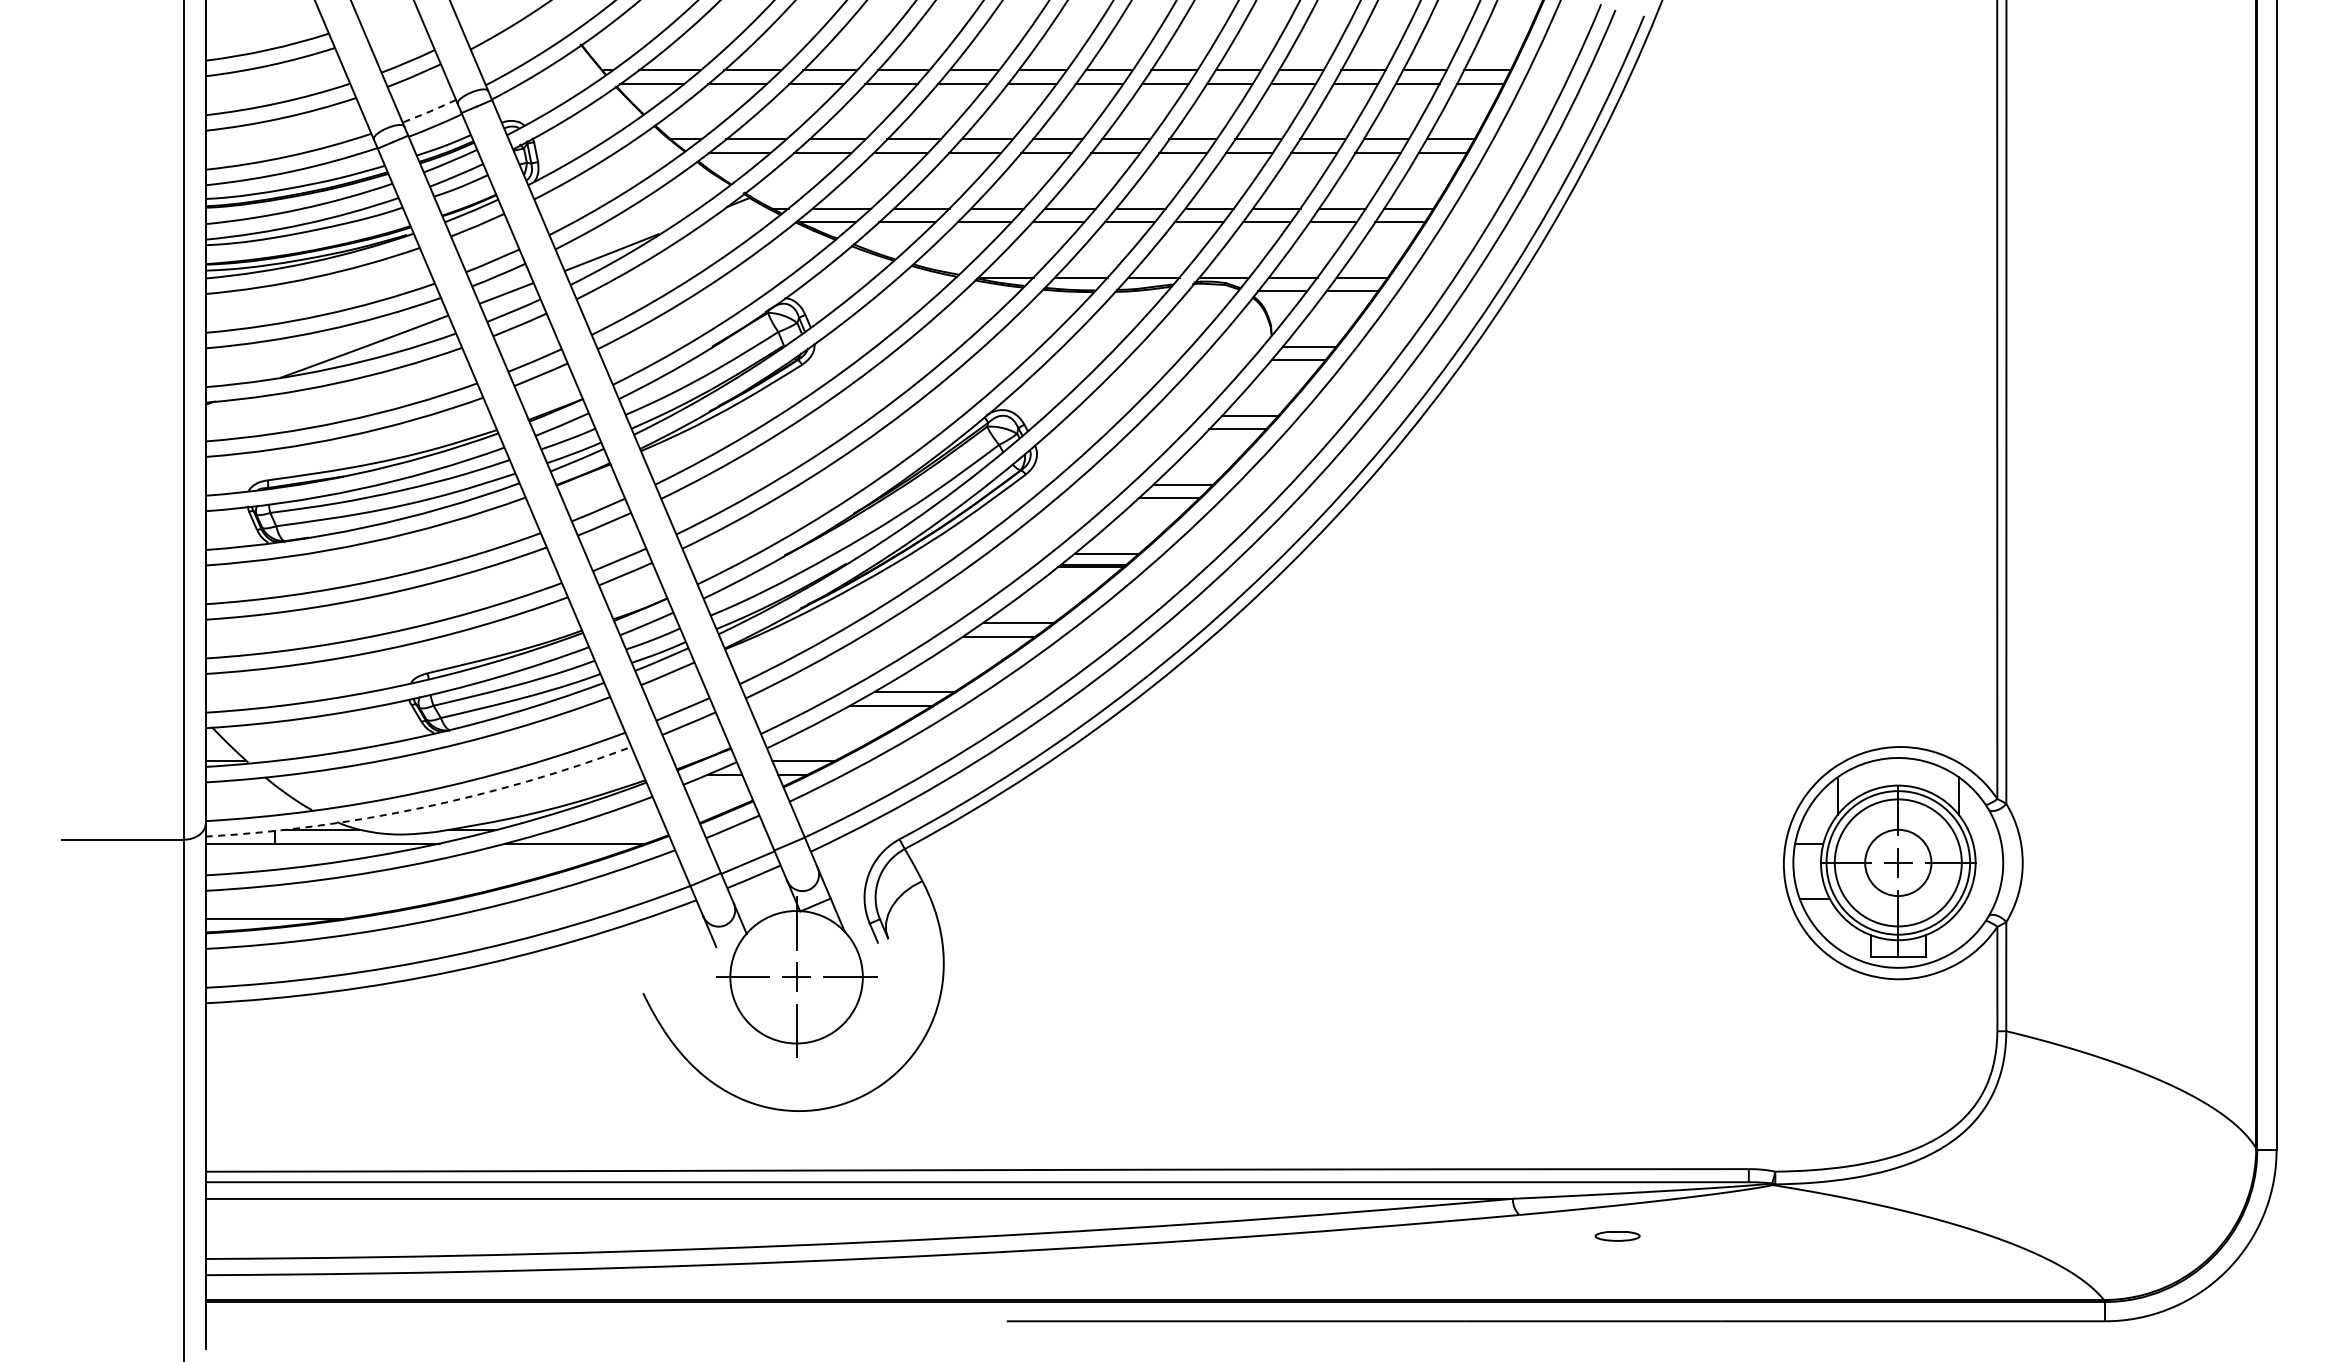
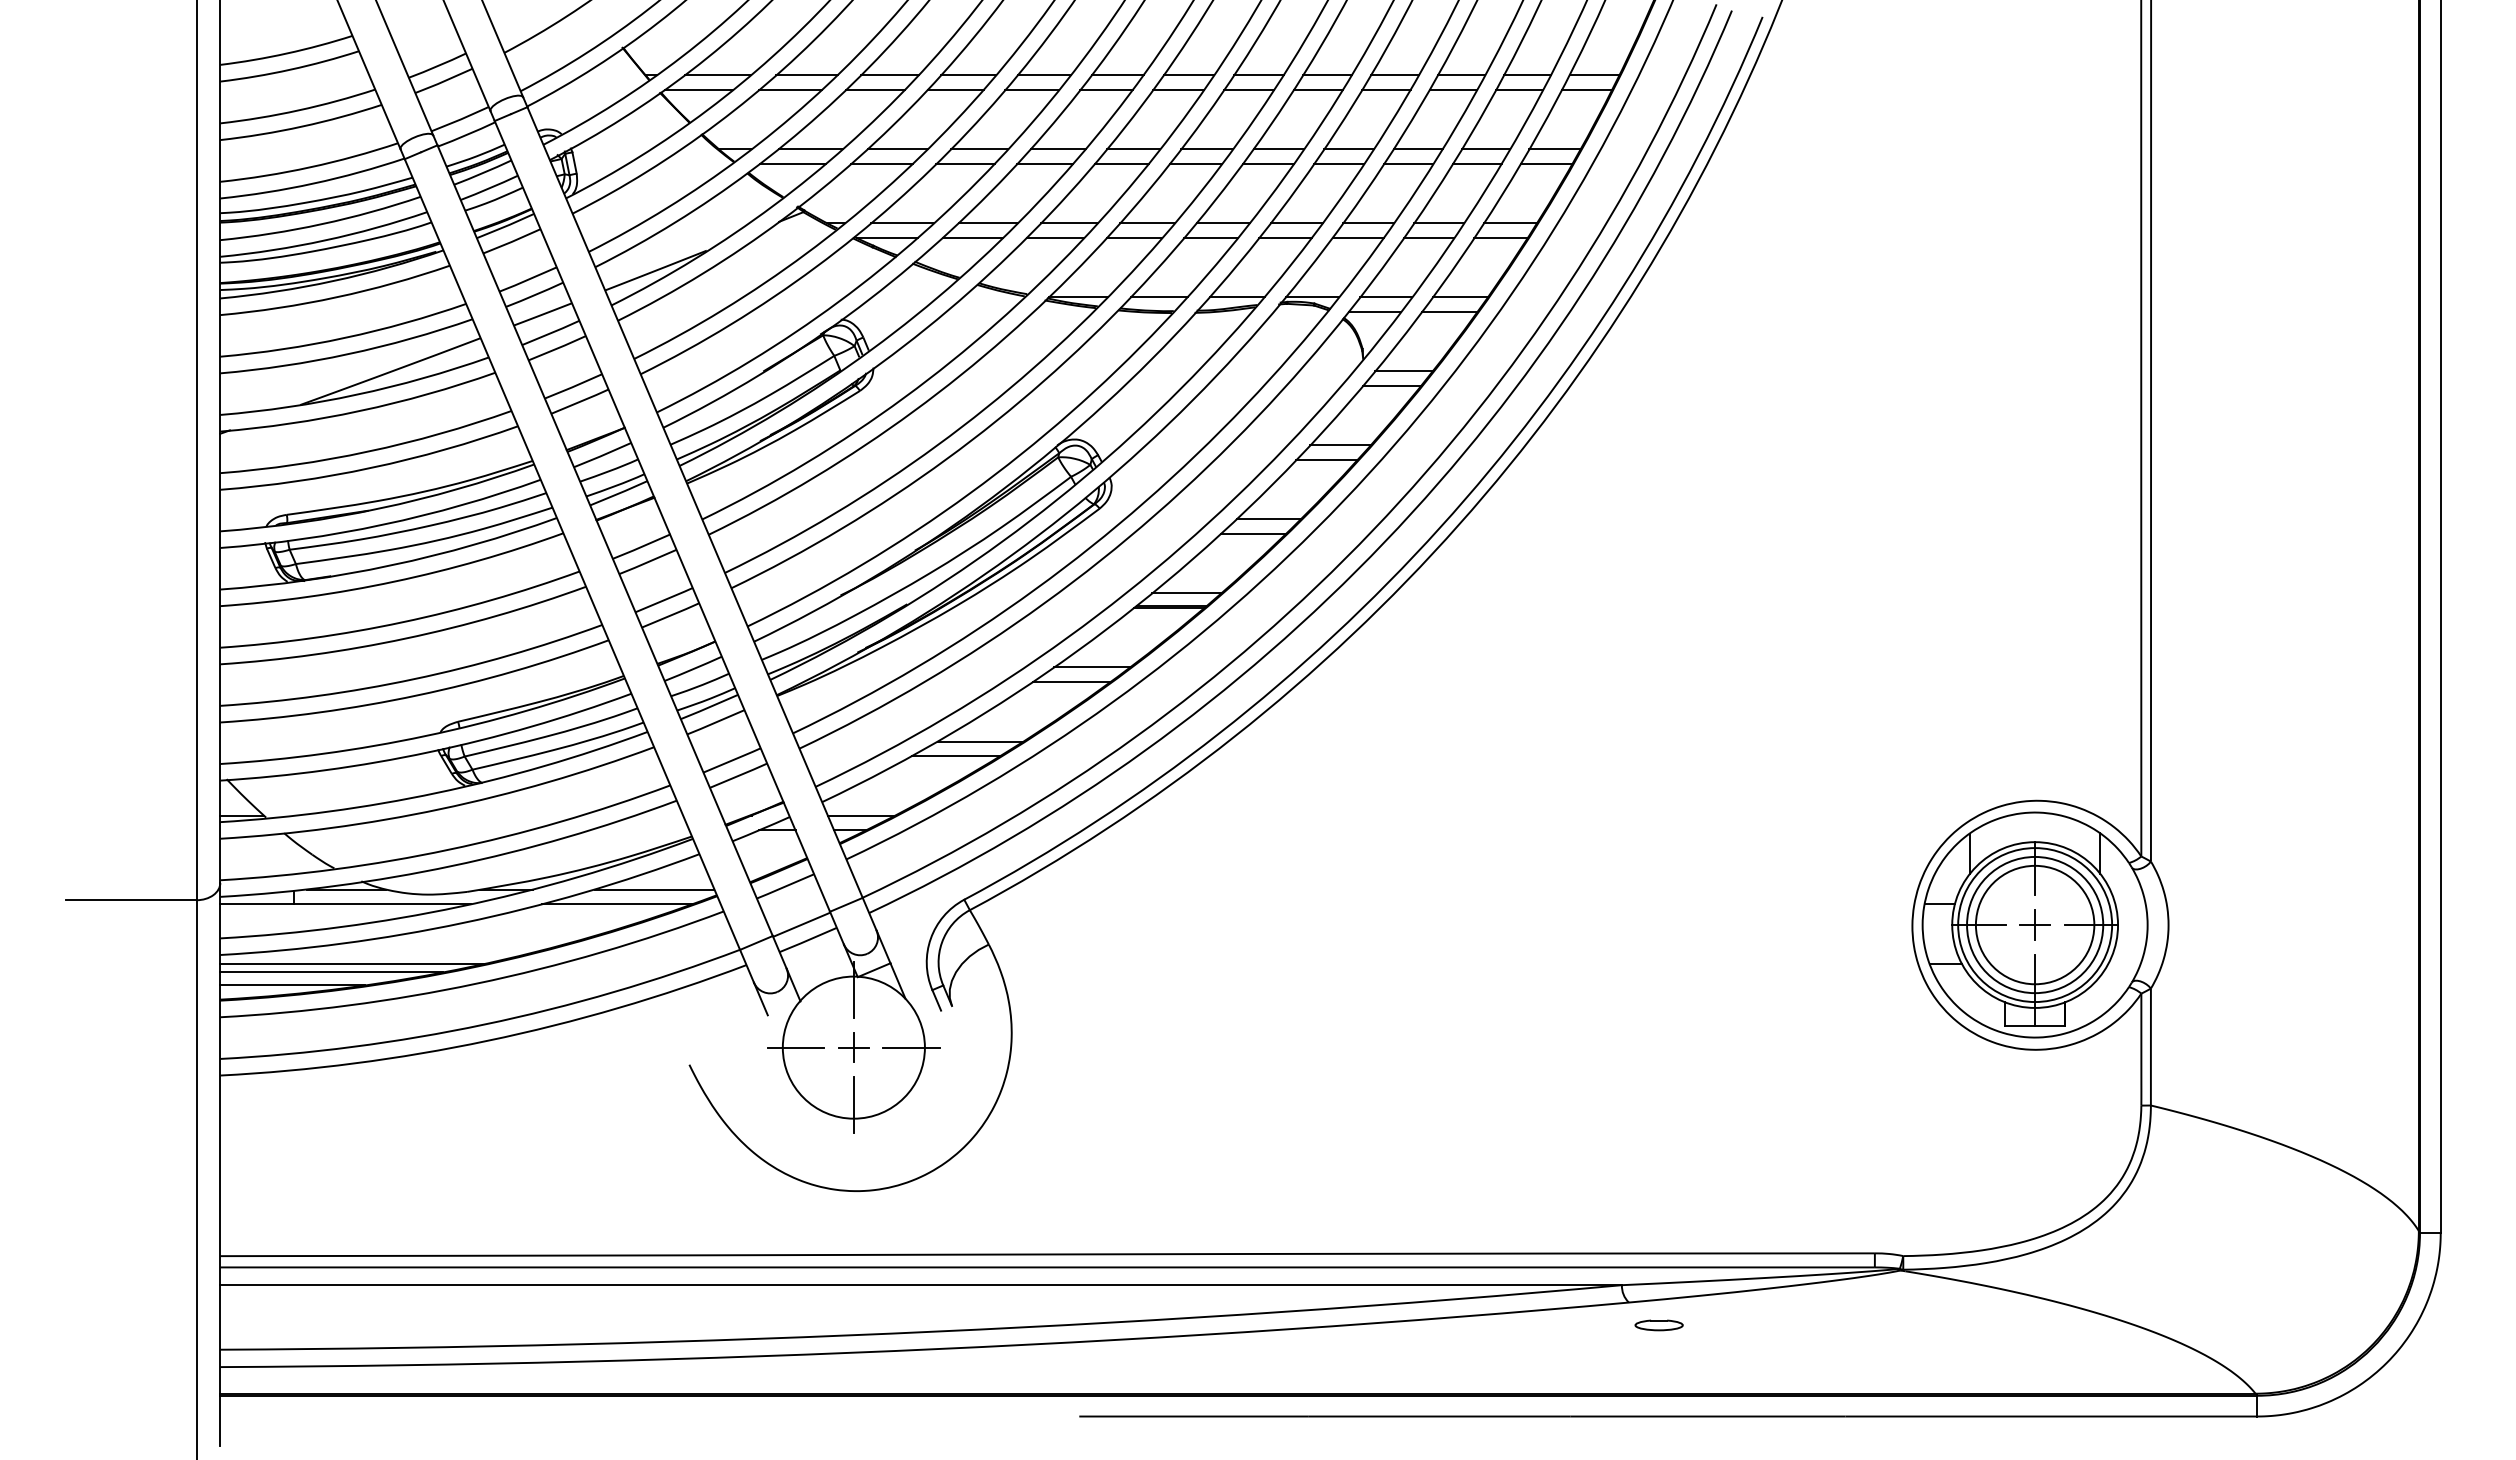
line: (430, 111) -> (461, 119), dashed -> solid
arc: (421, 807) -> (451, 865), dashed -> solid
line: (610, 829) -> (654, 889), added
circle: (1898, 862) -> (2035, 924), size x1.67
line: (329, 898) -> (353, 963), added
line: (309, 907) -> (331, 972), added
part: (1617, 1236) -> (1659, 1325), moved

